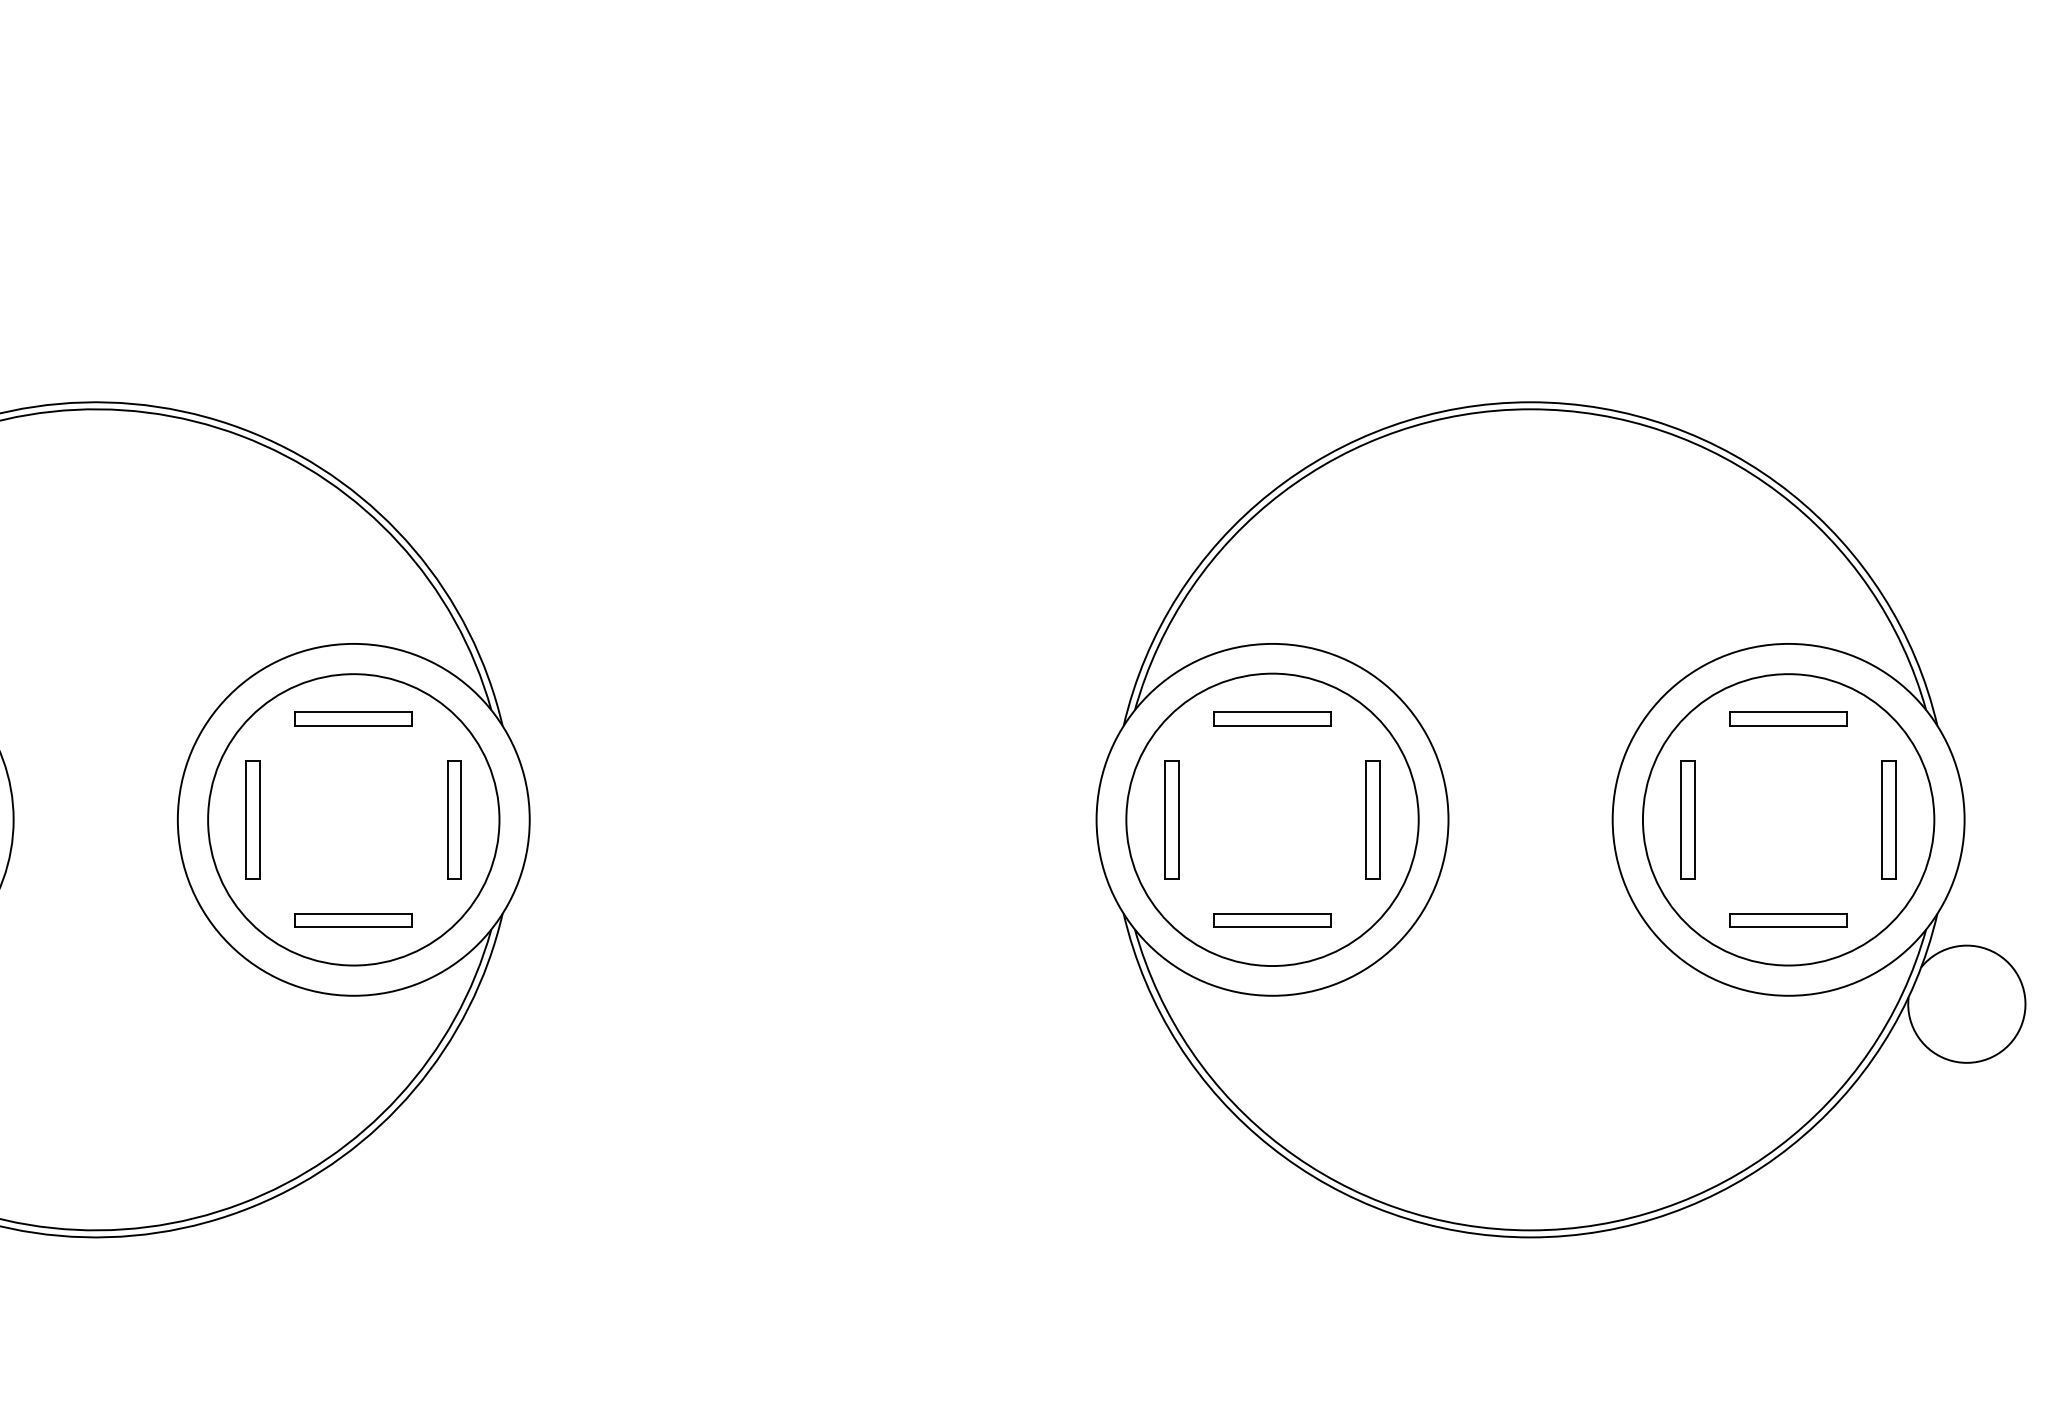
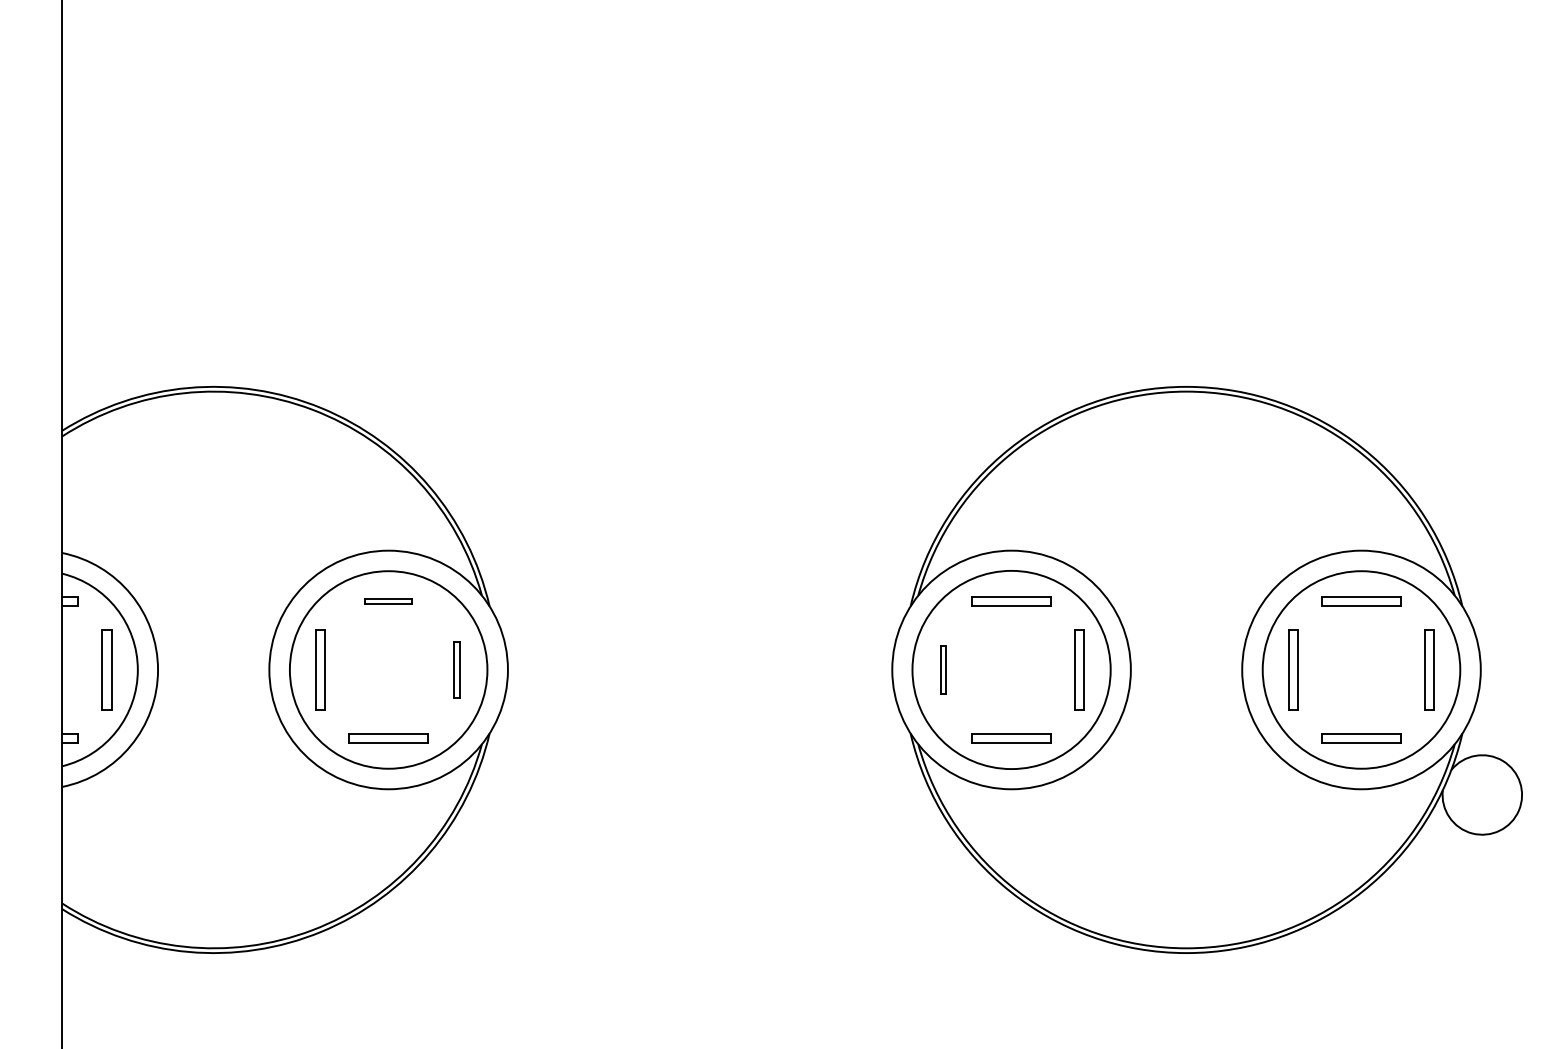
part: (353, 718) -> (388, 601), size x0.6
part: (453, 819) -> (456, 669), size x0.7
part: (1172, 819) -> (943, 669), size x0.6

